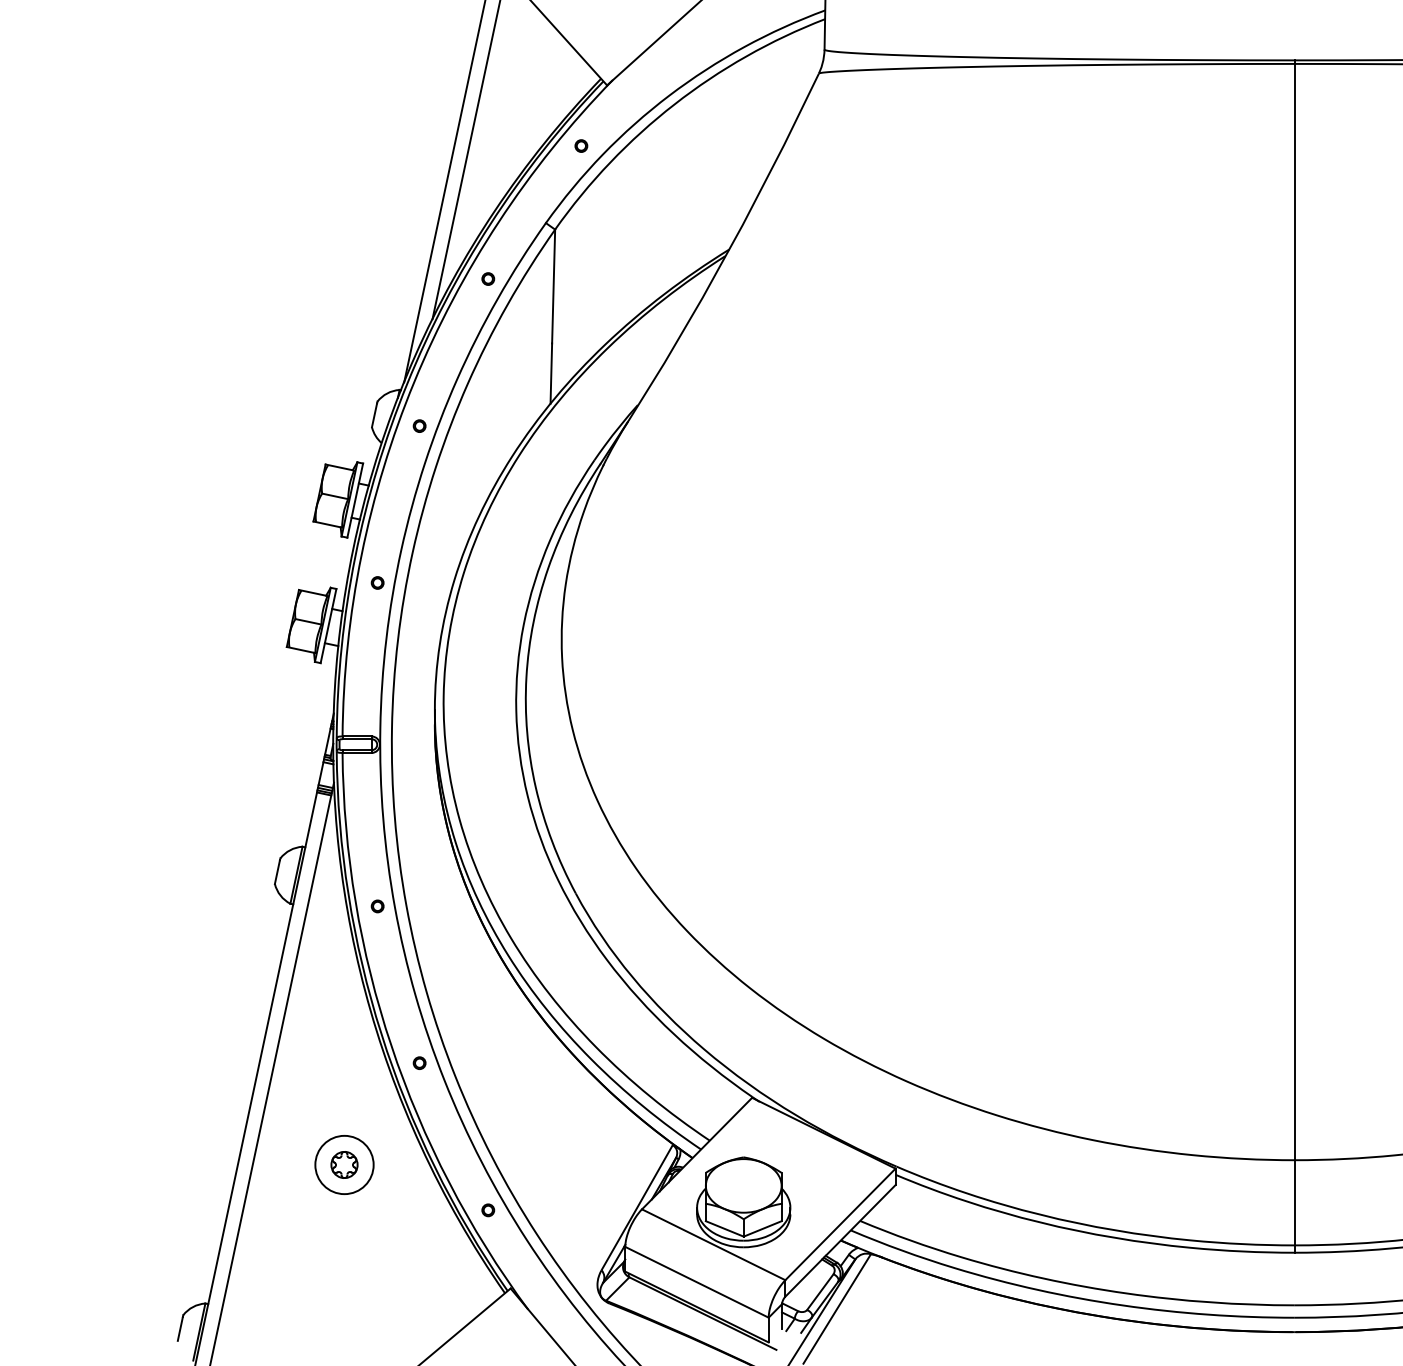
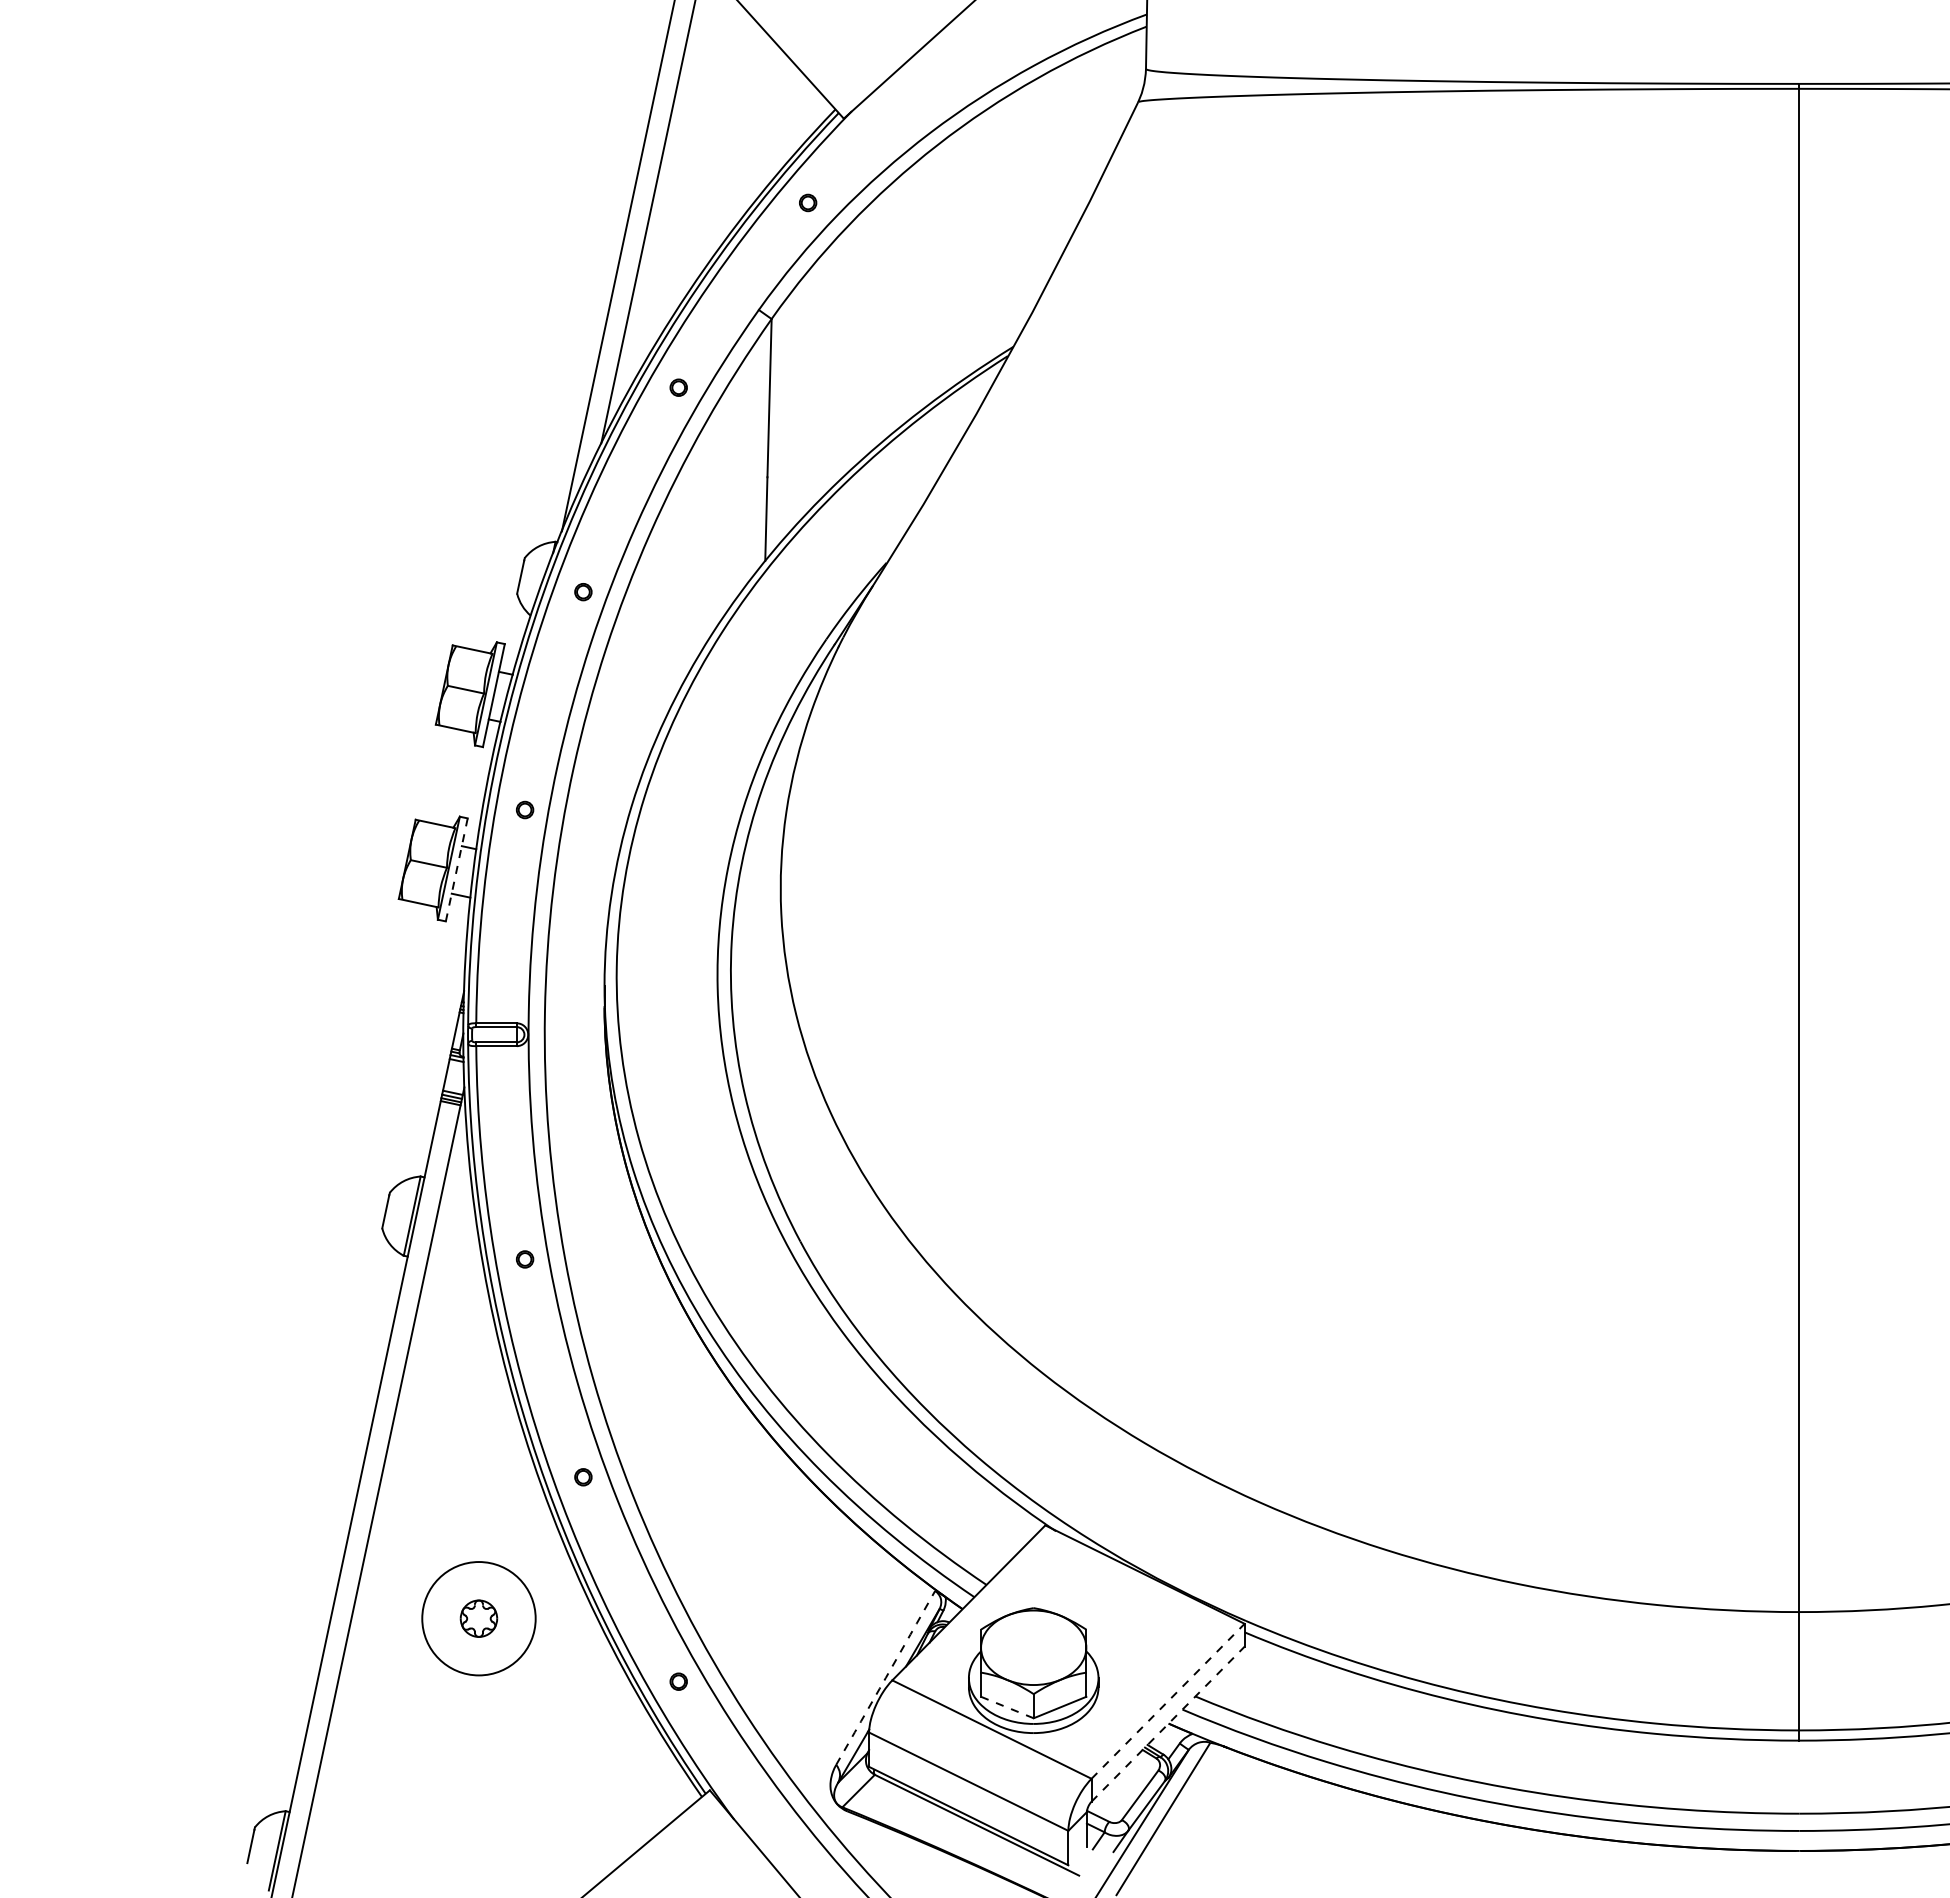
line: (328, 625) -> (456, 869), solid -> dashed
circle: (344, 1164) -> (478, 1618), size x1.4
arc: (637, 1207) -> (885, 1677), solid -> dashed
line: (840, 1224) -> (1168, 1701), solid -> dashed
line: (724, 1228) -> (1007, 1707), solid -> dashed
line: (840, 1241) -> (1168, 1724), solid -> dashed

